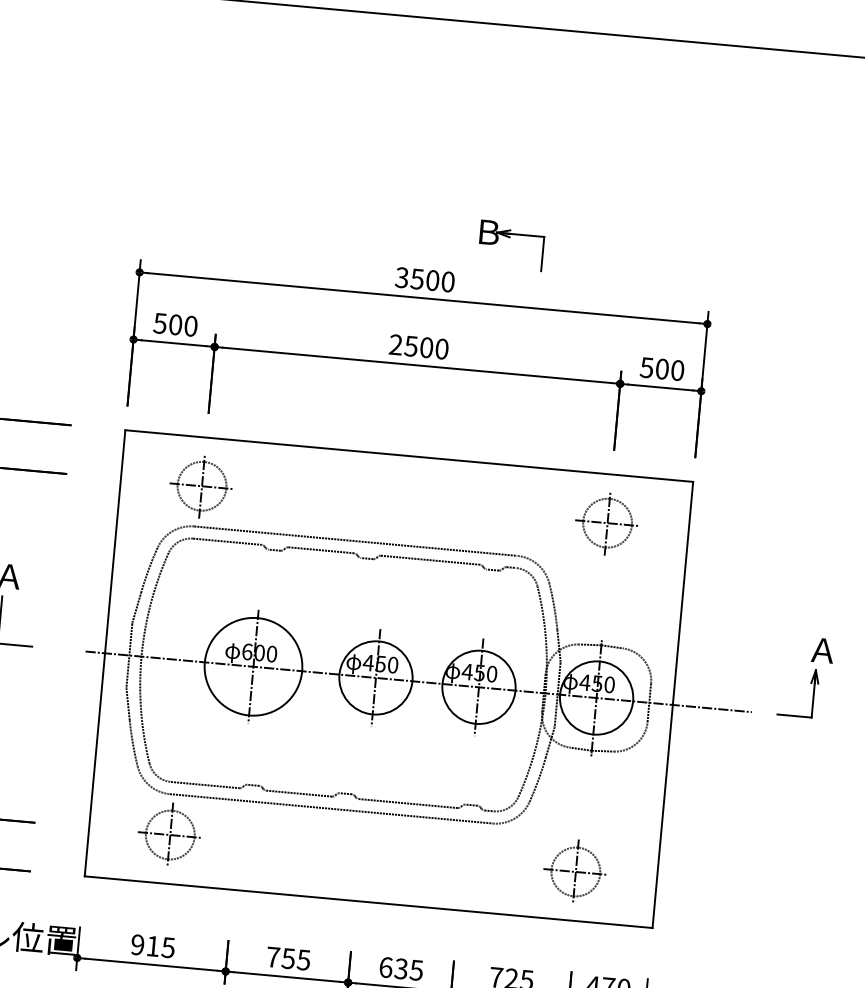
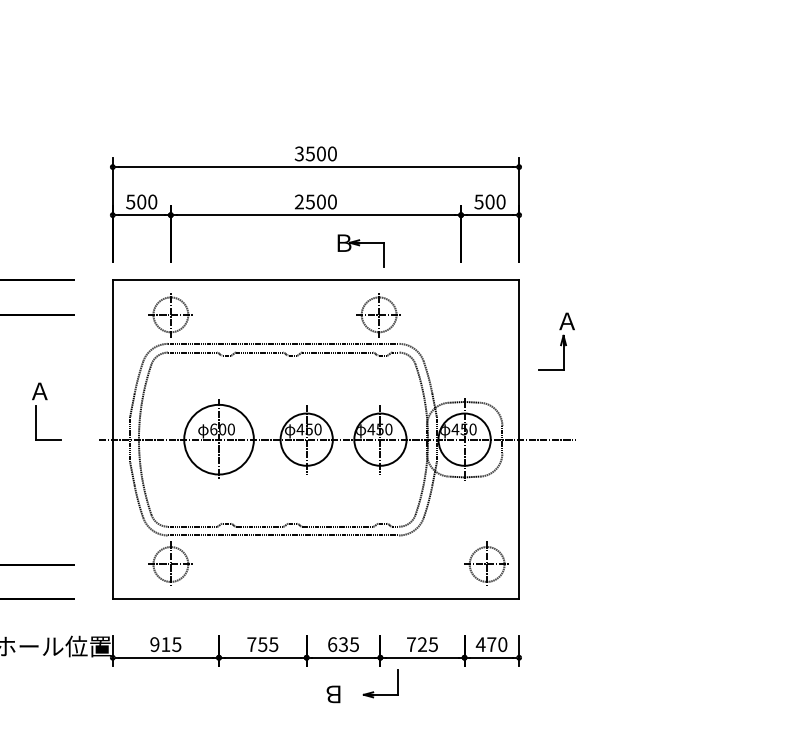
part: (510, 244) -> (360, 250), moved
part: (606, 523) -> (378, 315), moved
part: (805, 677) -> (556, 341), moved
part: (575, 870) -> (486, 563), moved

